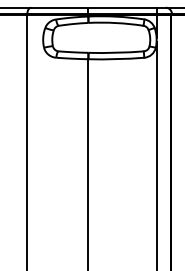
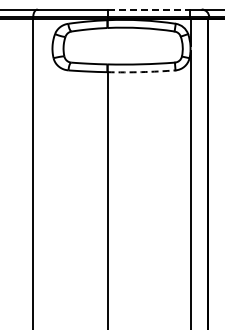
line: (122, 7) -> (149, 9), solid -> dashed
arc: (116, 59) -> (141, 72), solid -> dashed

